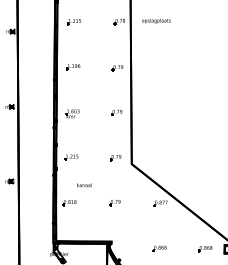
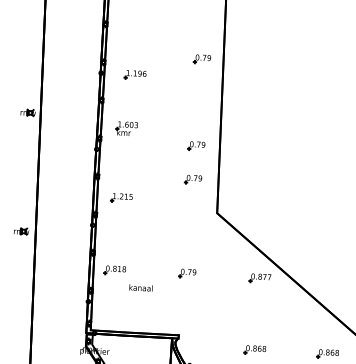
part: (73, 67) -> (135, 75), moved
part: (116, 112) -> (196, 145), moved
part: (115, 158) -> (192, 180), moved
text: (84, 185) -> (141, 288), moved

